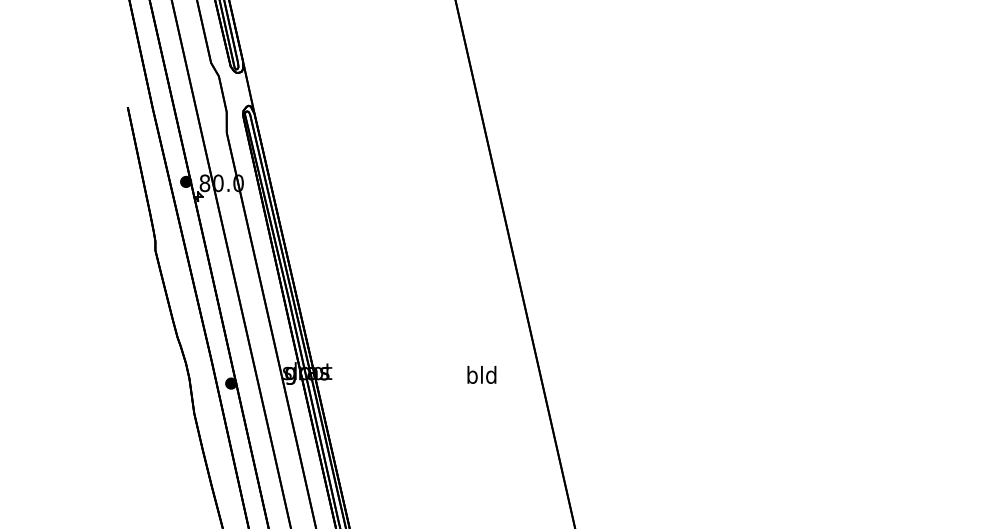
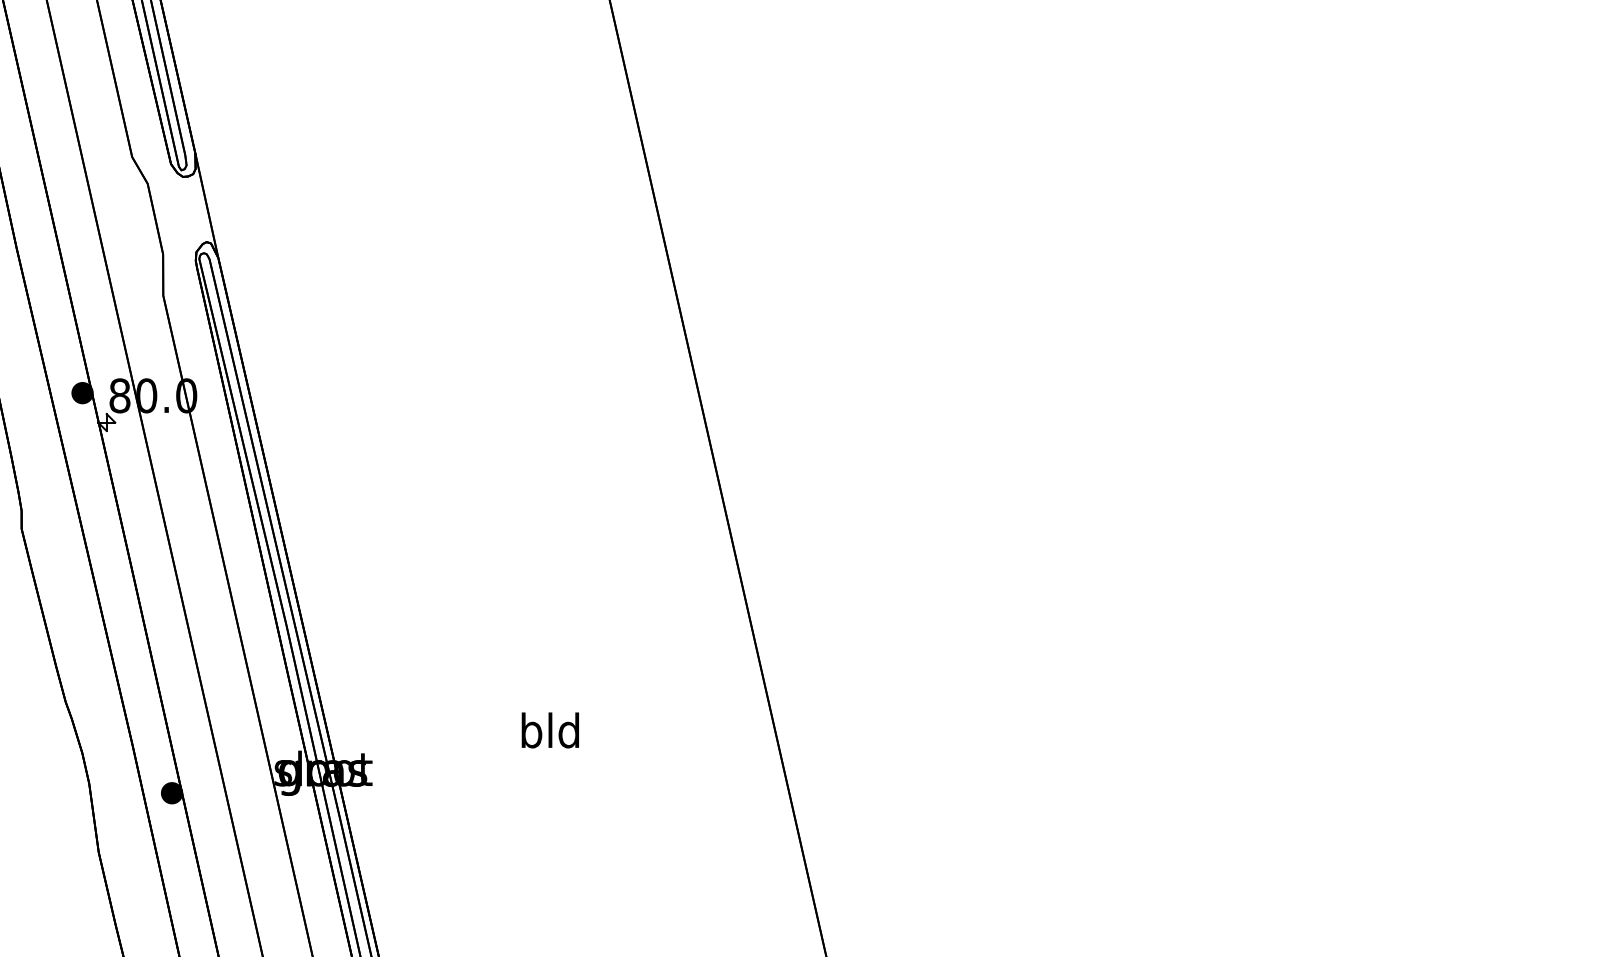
text: (481, 374) -> (549, 729), moved

